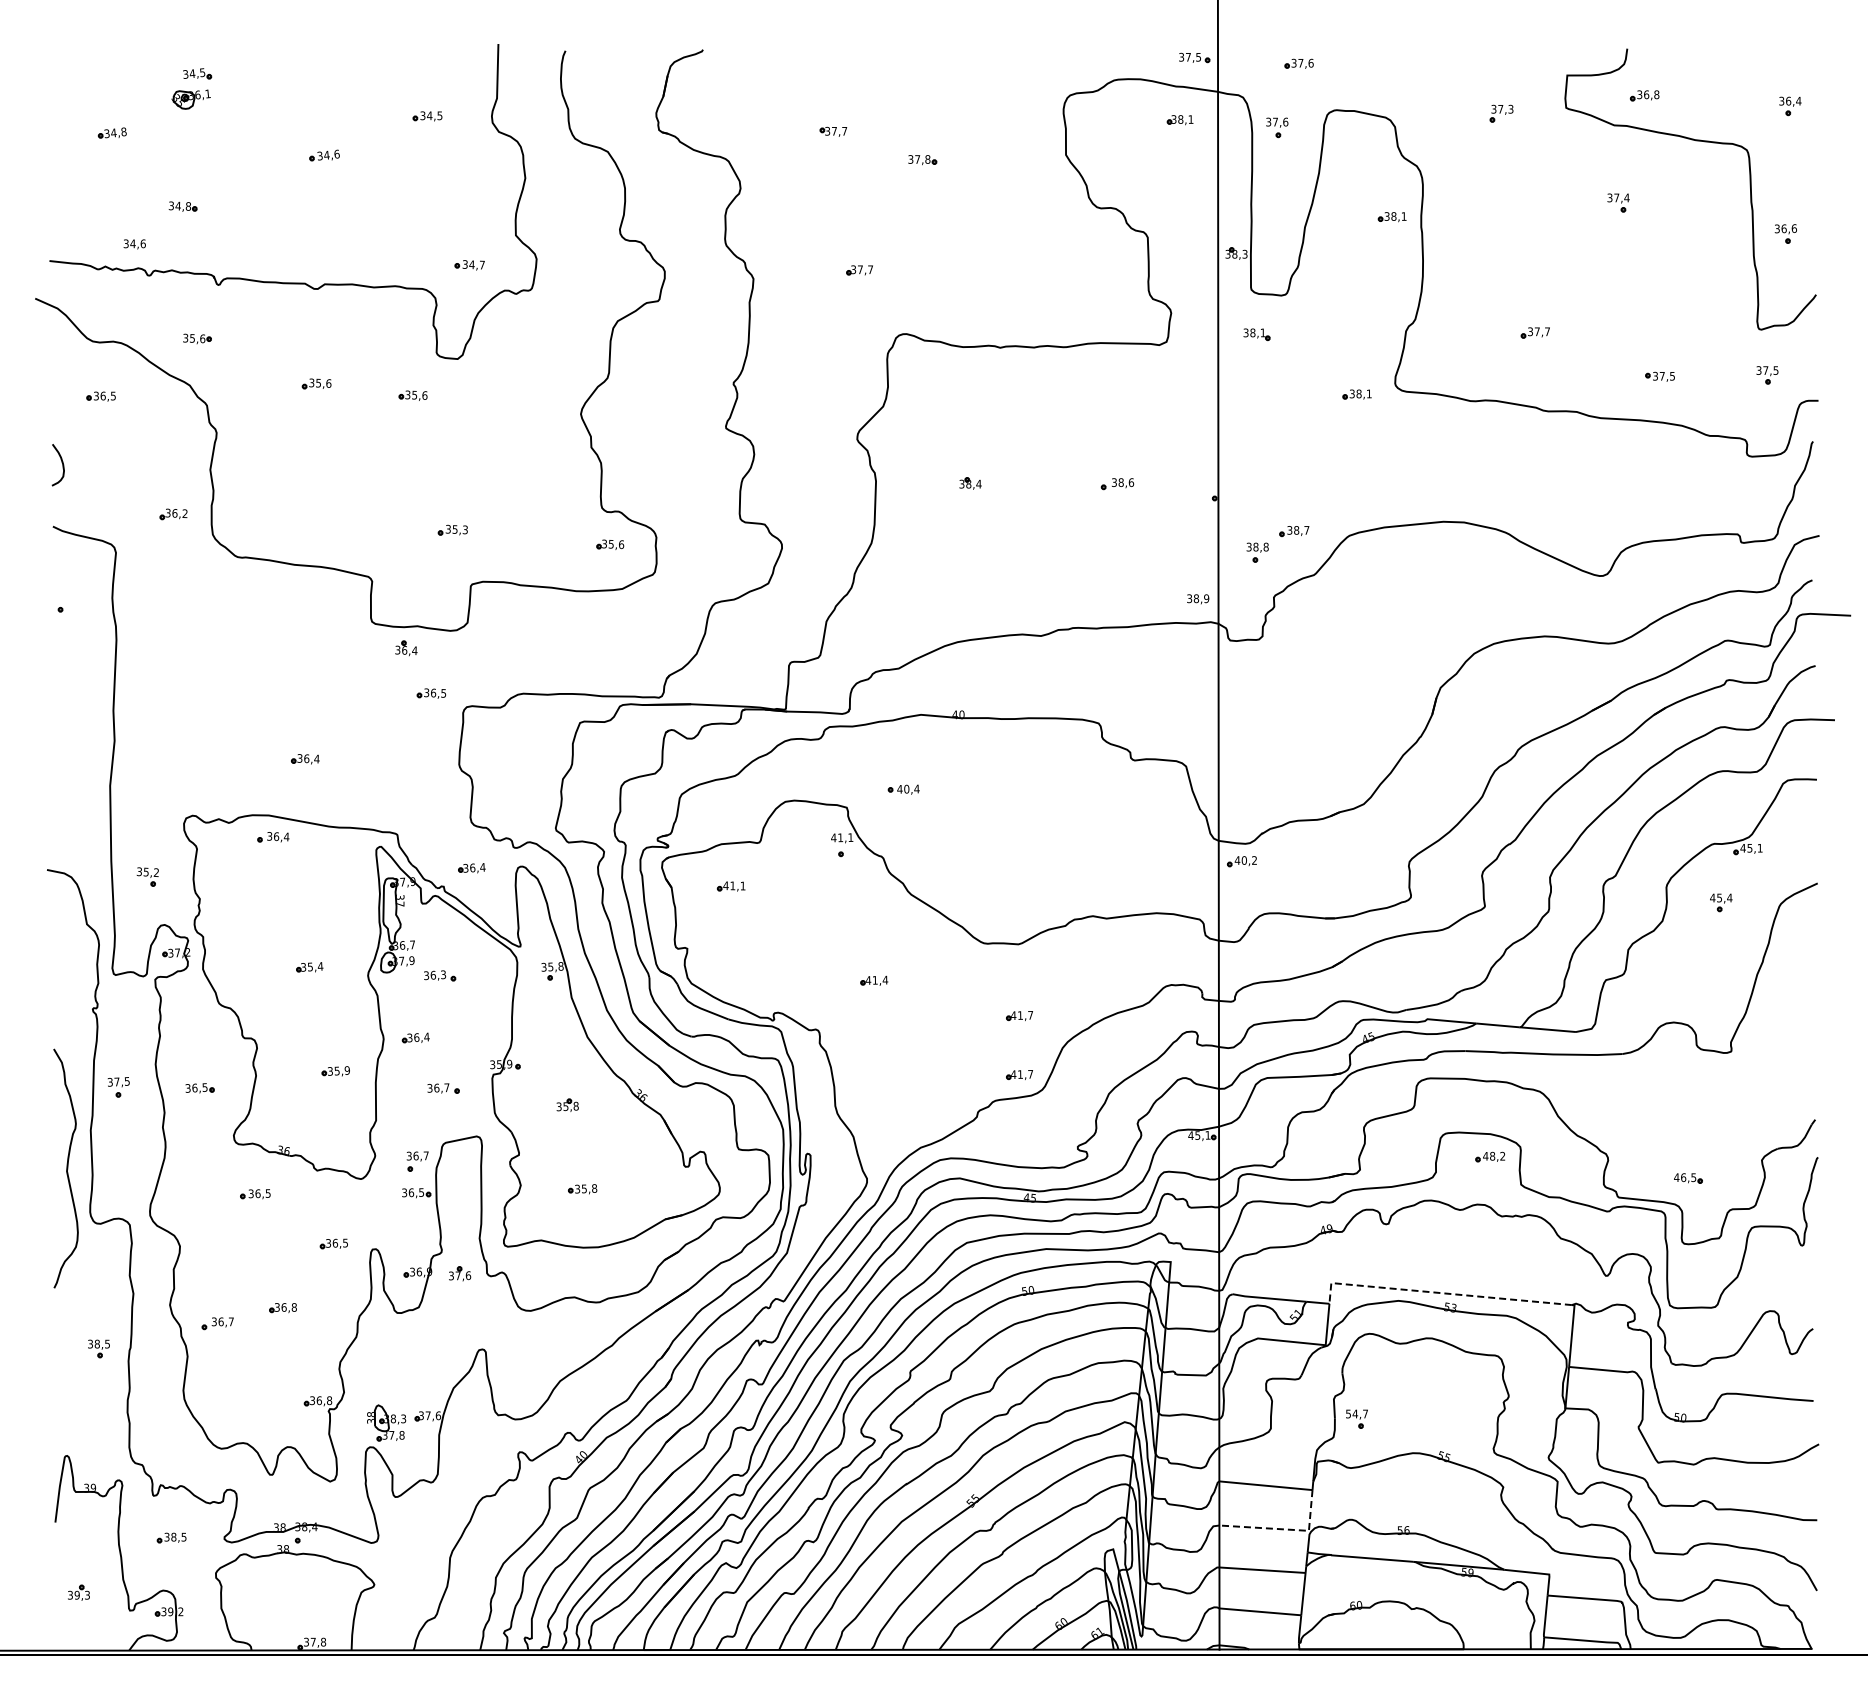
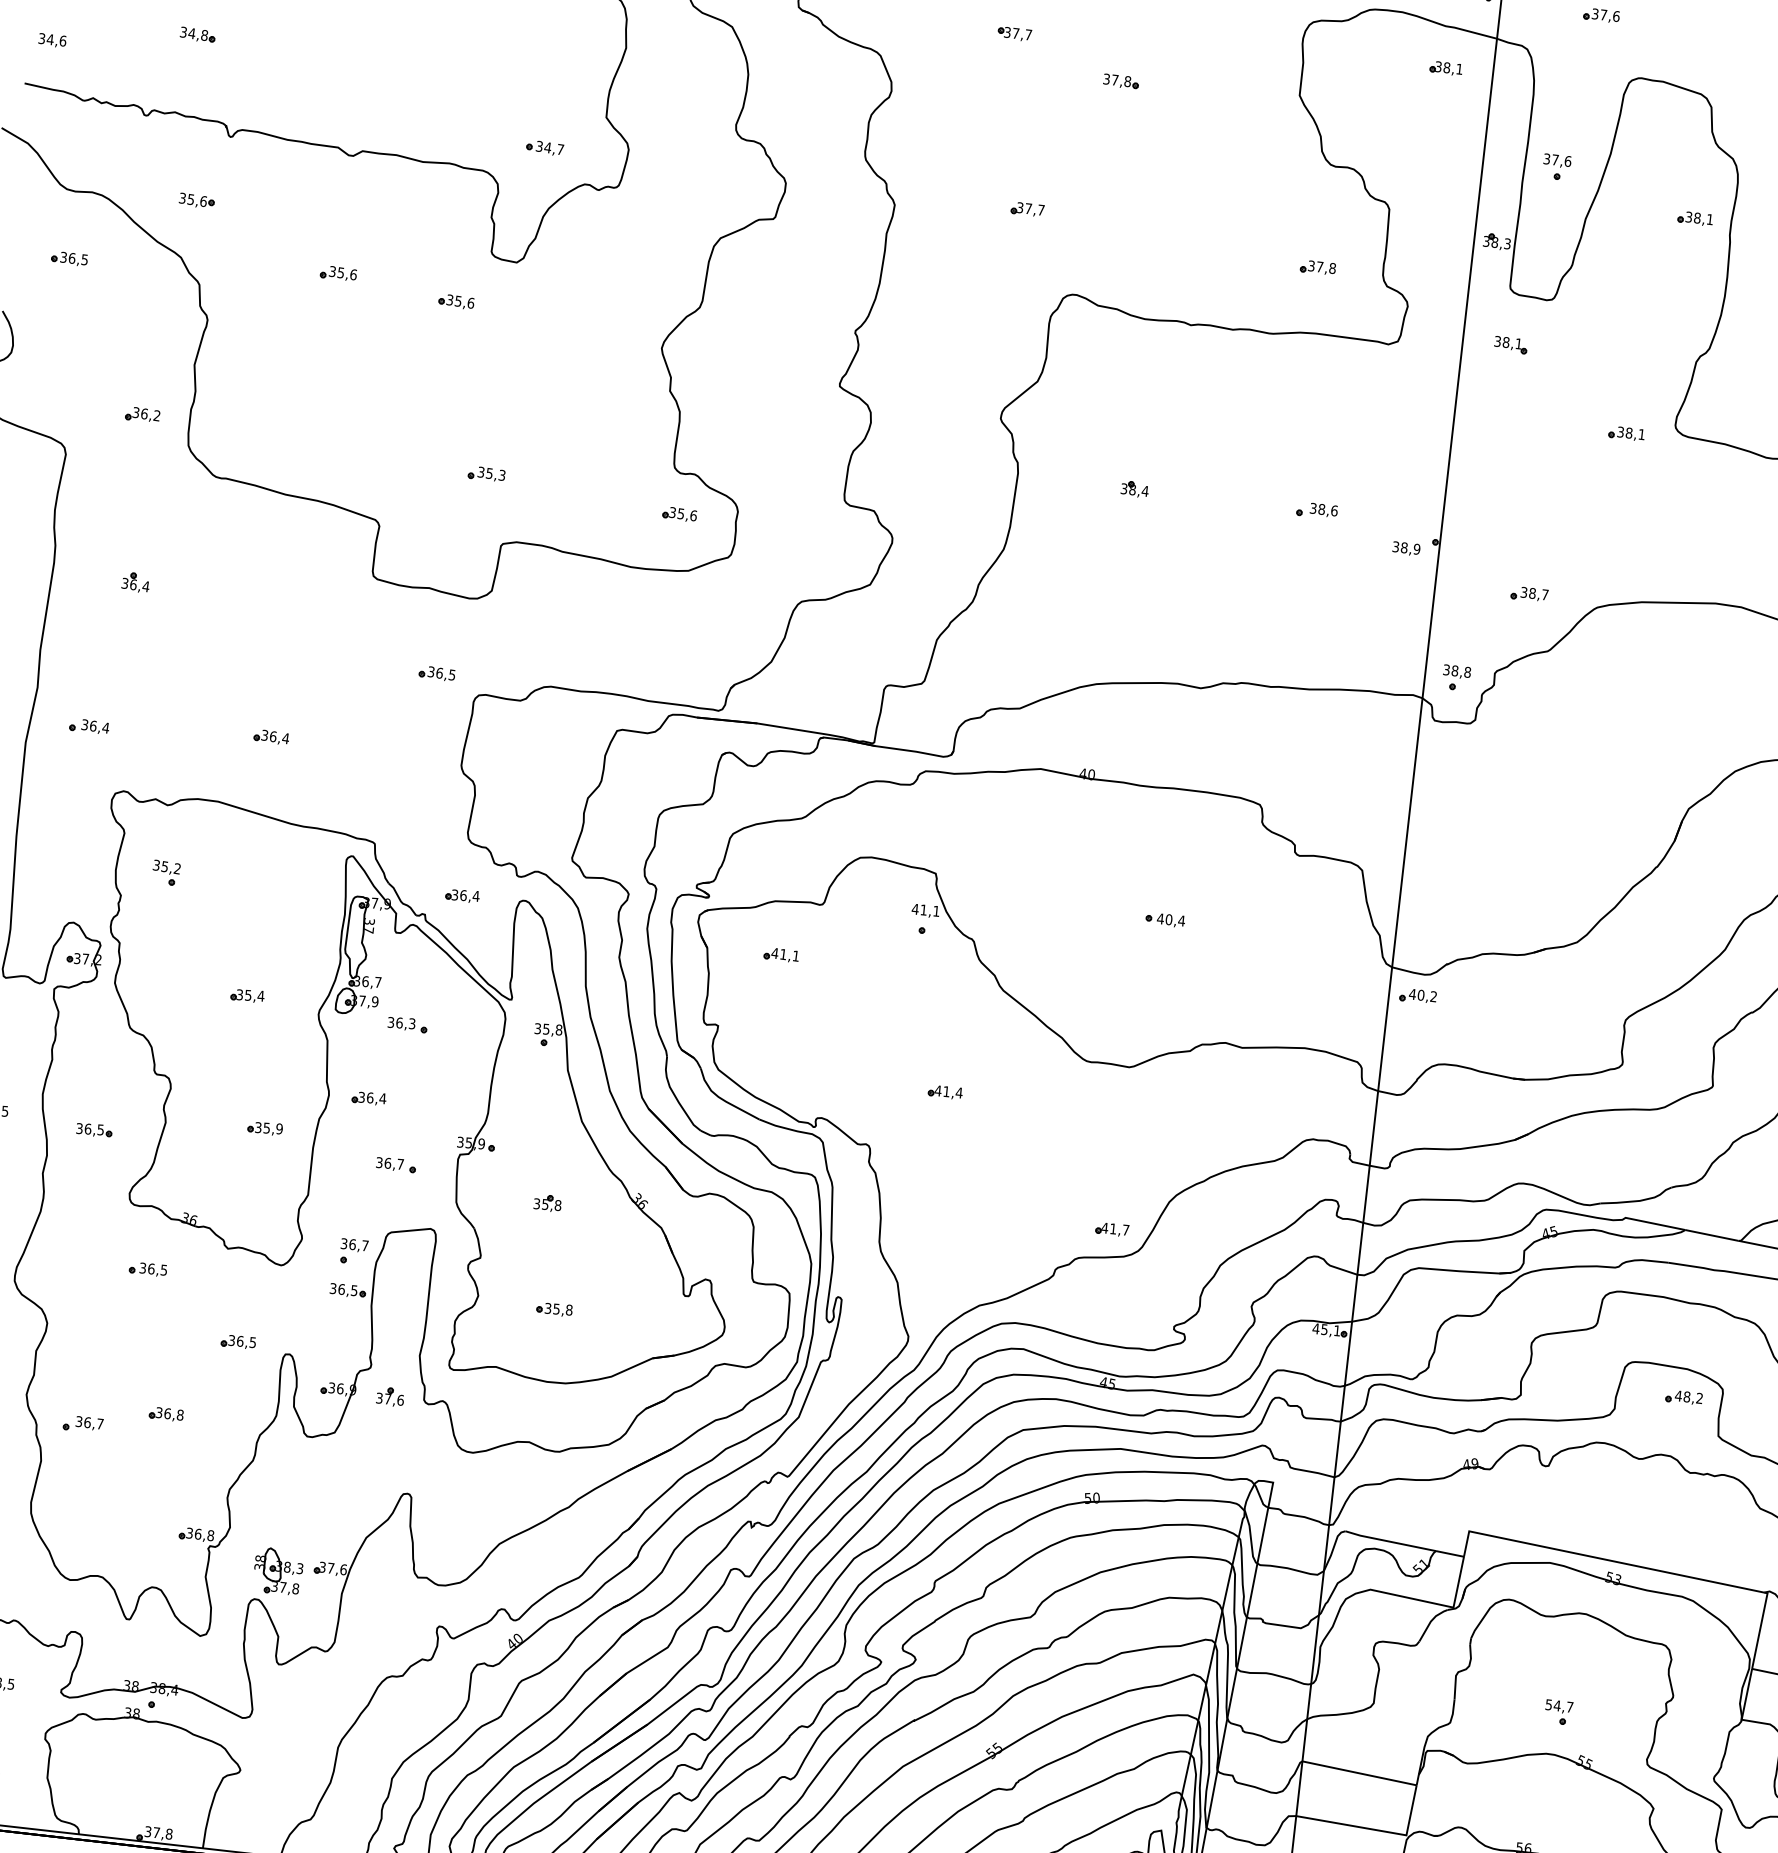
part: (1277, 127) -> (1557, 166), moved
text: (134, 244) -> (52, 40), moved
part: (1095, 290) -> (1317, 267), added
part: (1257, 552) -> (1456, 677), moved
text: (1198, 599) -> (1406, 549), moved
part: (406, 648) -> (136, 582), moved
part: (903, 789) -> (1164, 919), moved
part: (273, 837) -> (89, 726), moved
part: (147, 876) -> (165, 872), moved
part: (1019, 1016) -> (1120, 1156), removed
line: (1440, 1293) -> (1603, 1559), dashed -> solid
part: (1356, 1418) -> (1558, 1711), moved
line: (1285, 1529) -> (1377, 1830), dashed -> solid

